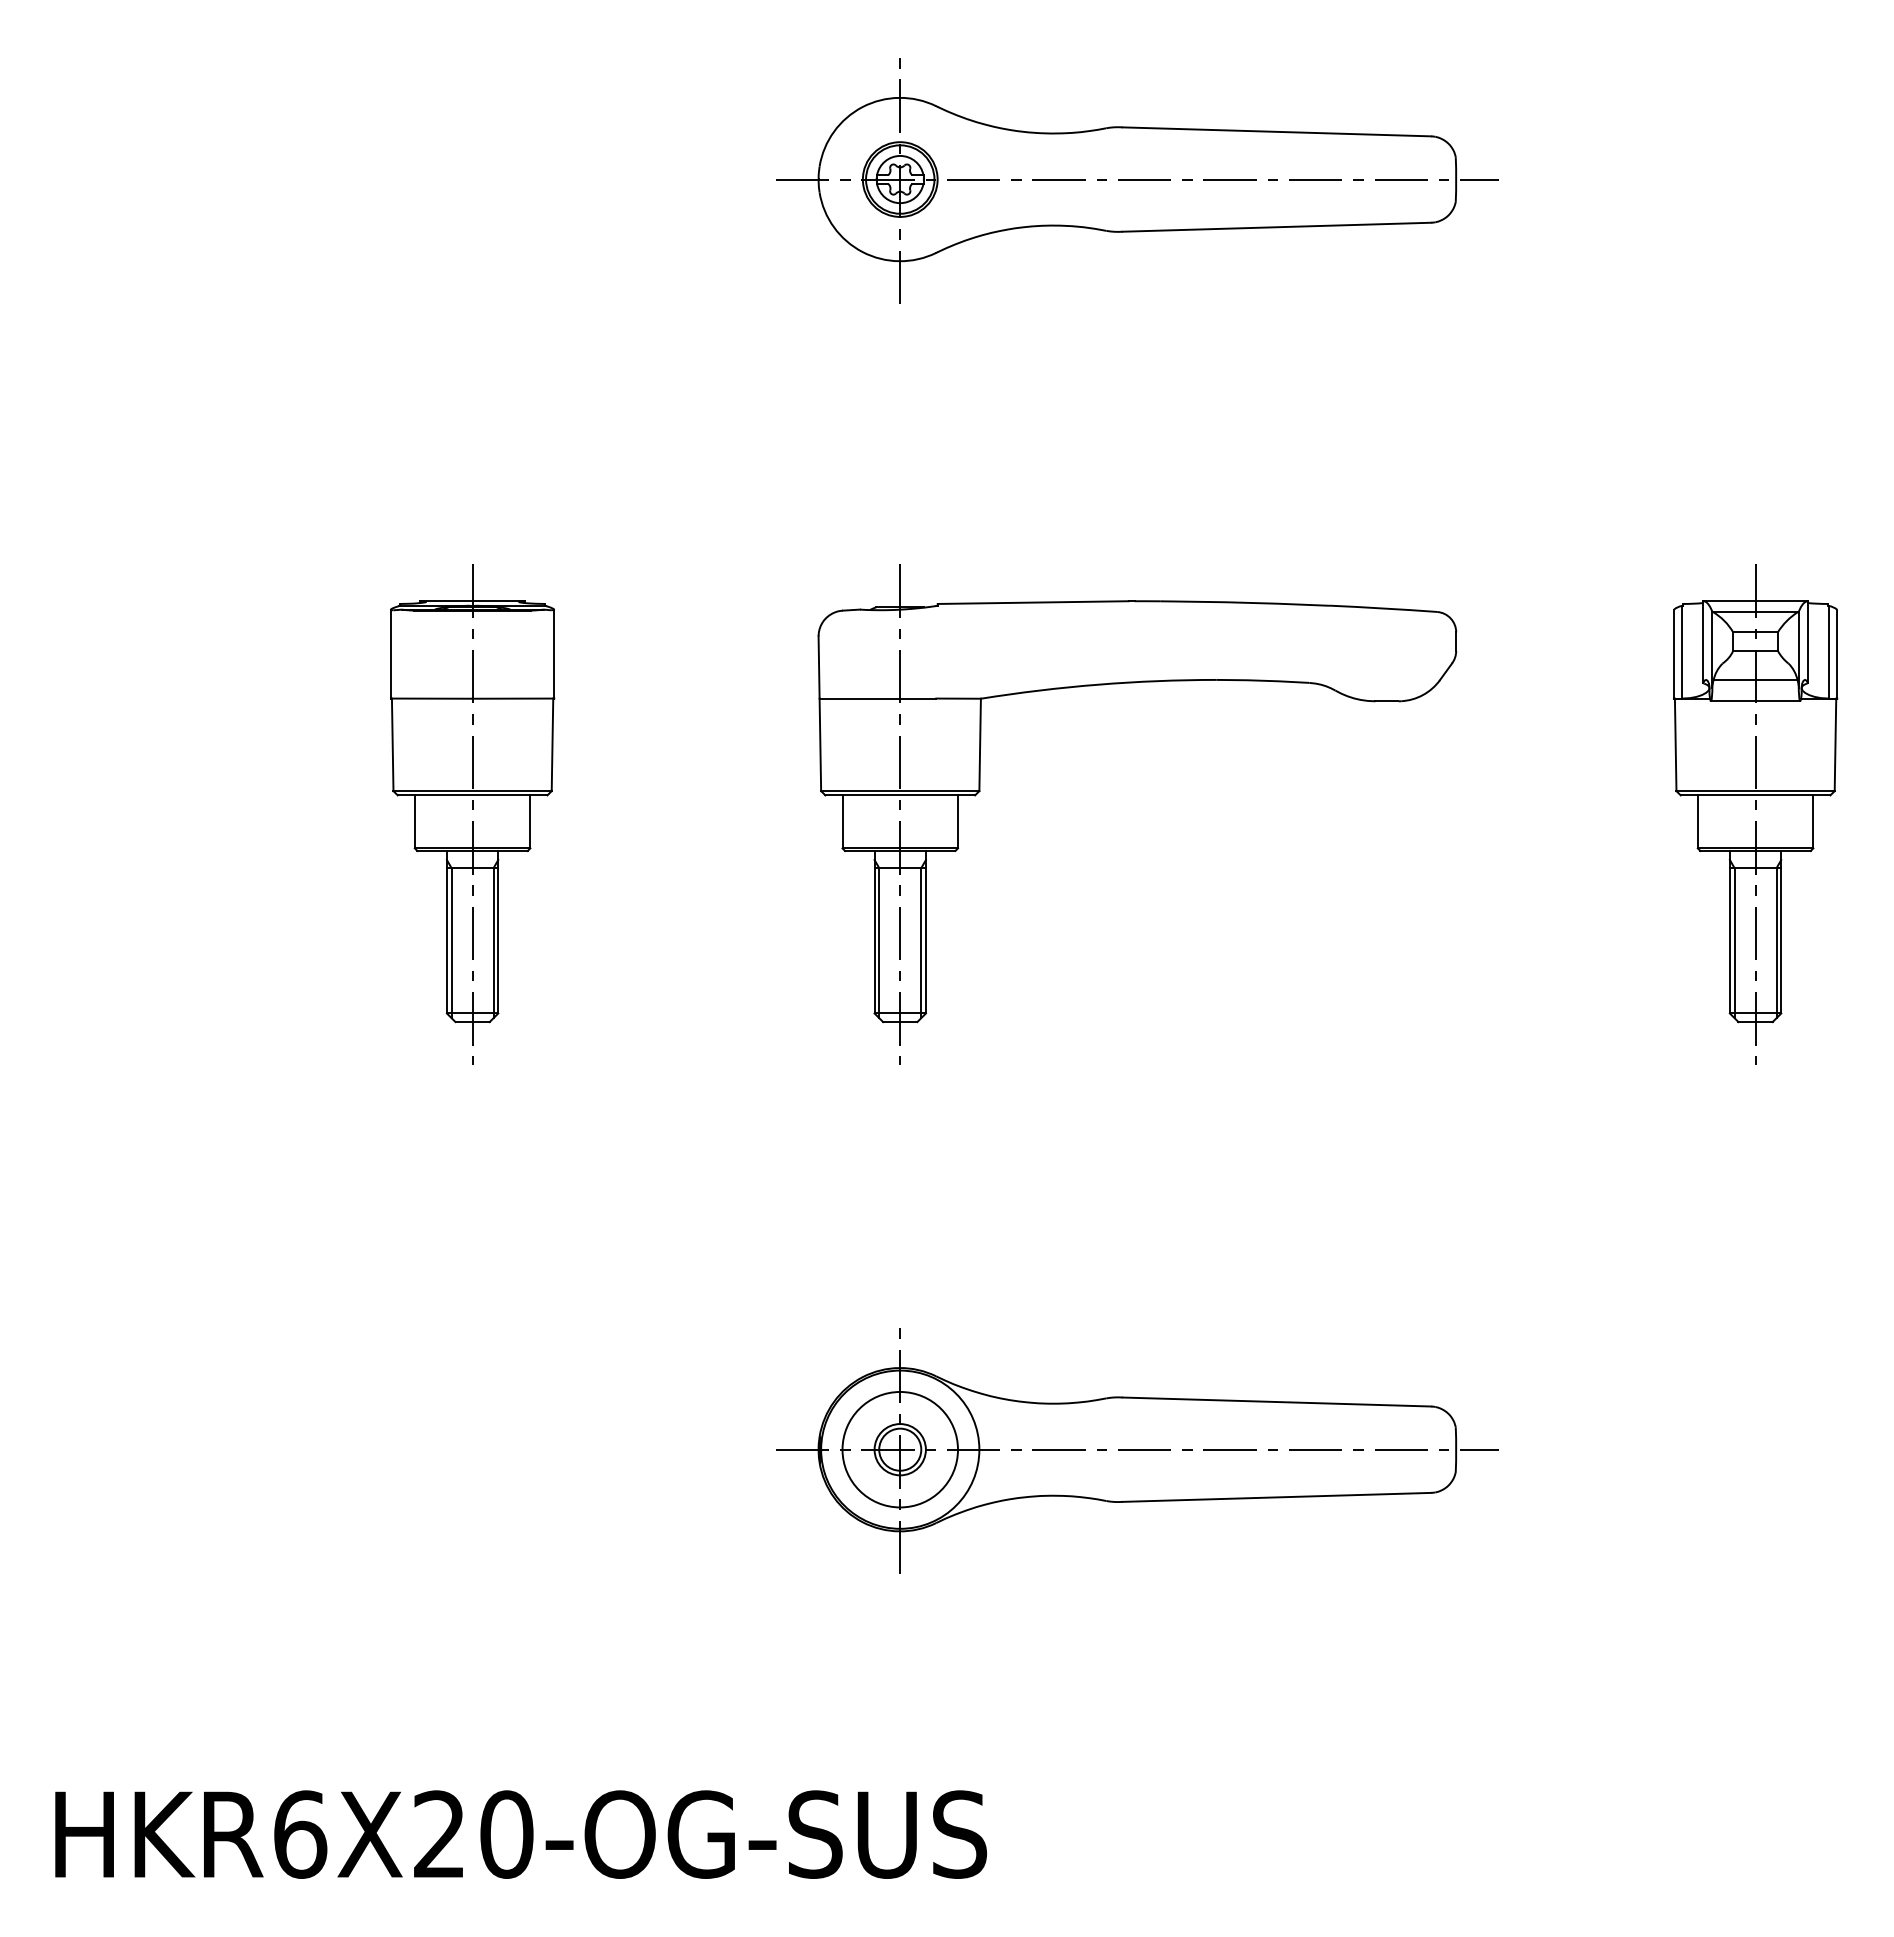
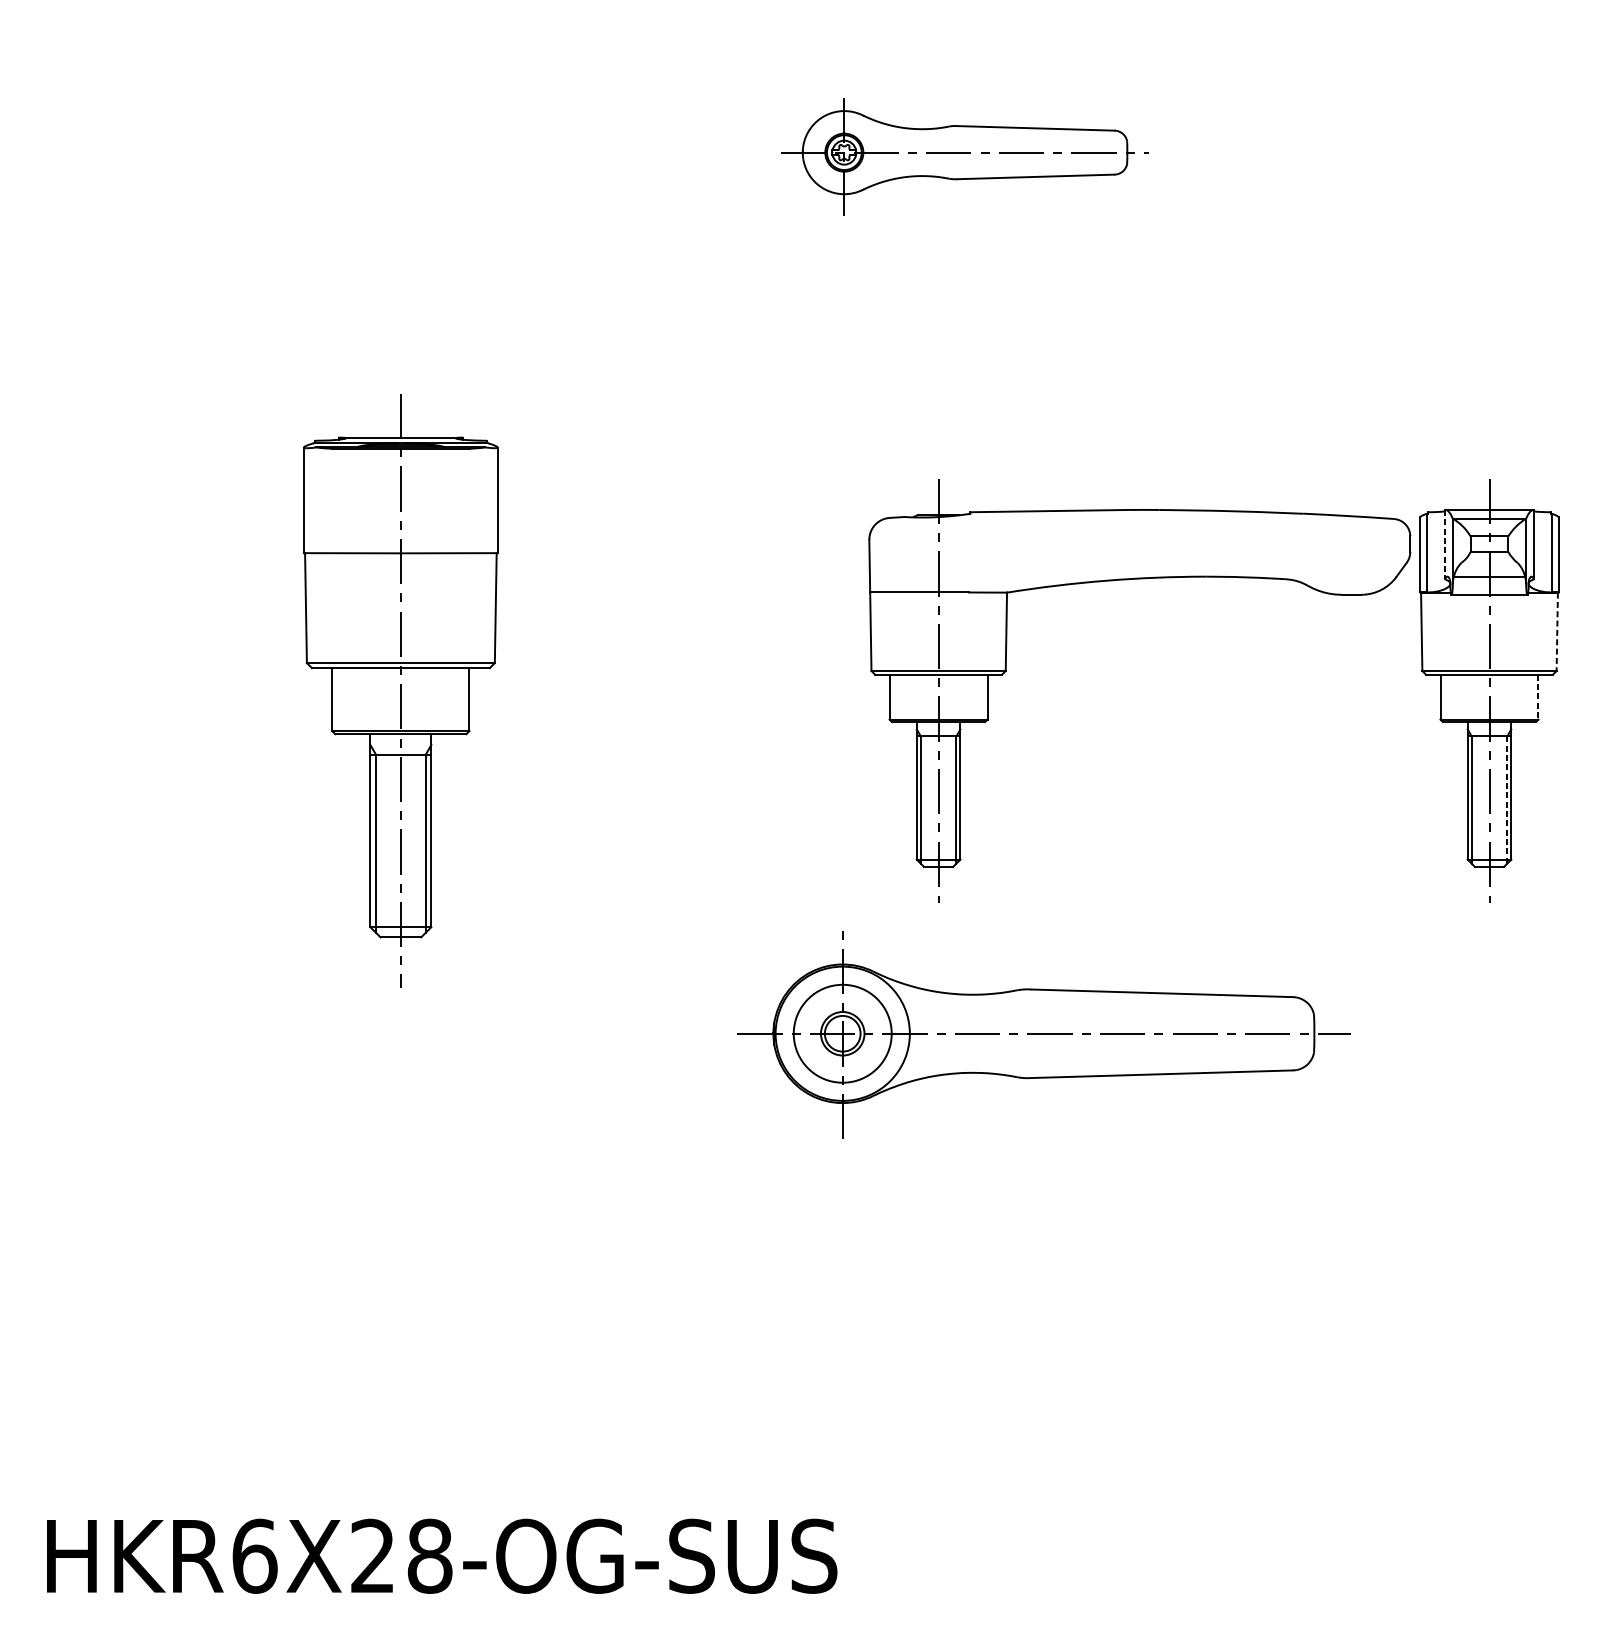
part: (1137, 180) -> (965, 152), size x0.6
line: (1703, 642) -> (1445, 544), solid -> dashed
part: (1135, 683) -> (1138, 579), moved
line: (1835, 745) -> (1557, 632), solid -> dashed
part: (472, 814) -> (400, 690), size x1.4
line: (1813, 821) -> (1538, 696), solid -> dashed
line: (1776, 943) -> (1507, 800), solid -> dashed
part: (1137, 1450) -> (1044, 1034), moved
text: (506, 1834) -> (429, 1556), HKR6X20-OG-SUS -> HKR6X28-OG-SUS

